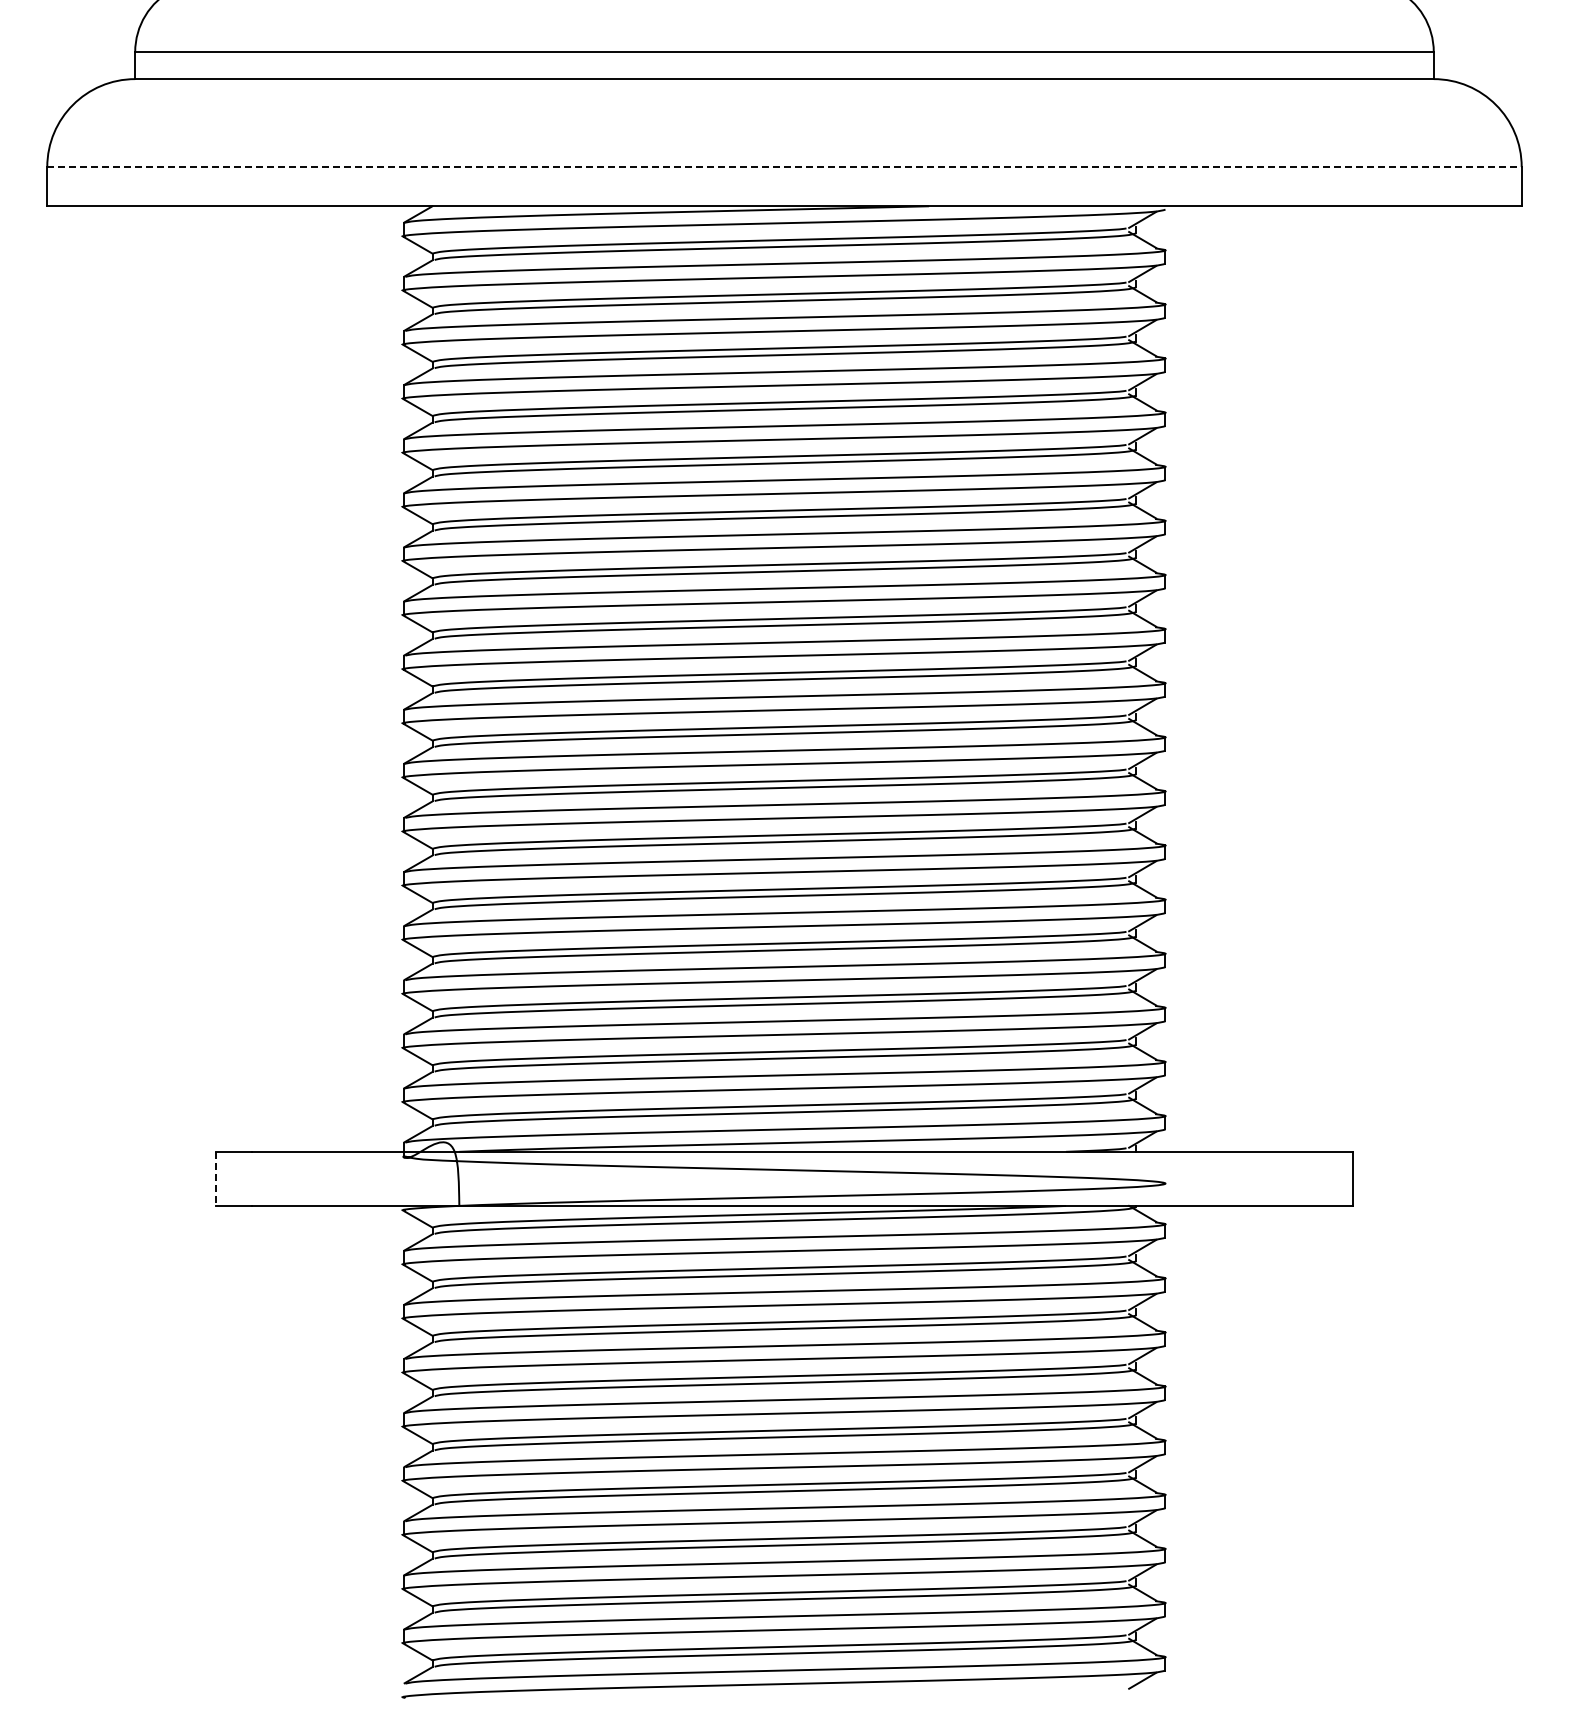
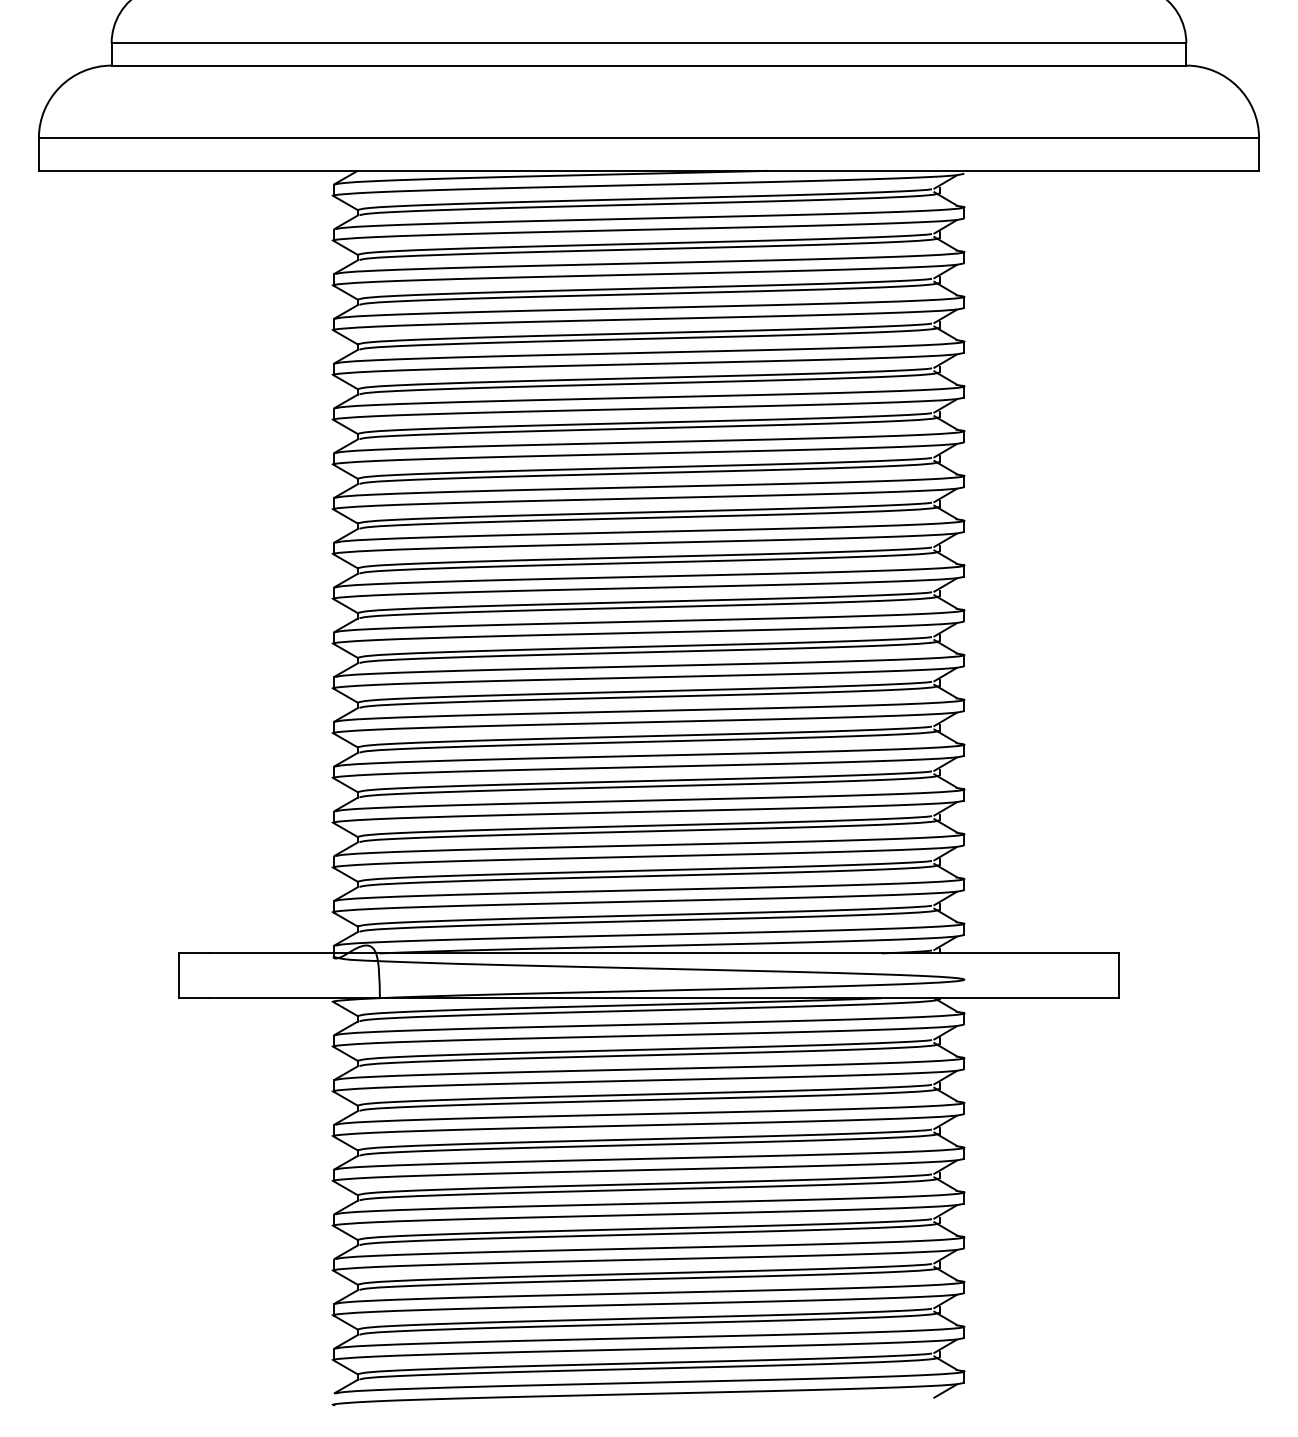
line: (784, 167) -> (649, 138), dashed -> solid
line: (216, 1179) -> (178, 976), dashed -> solid

